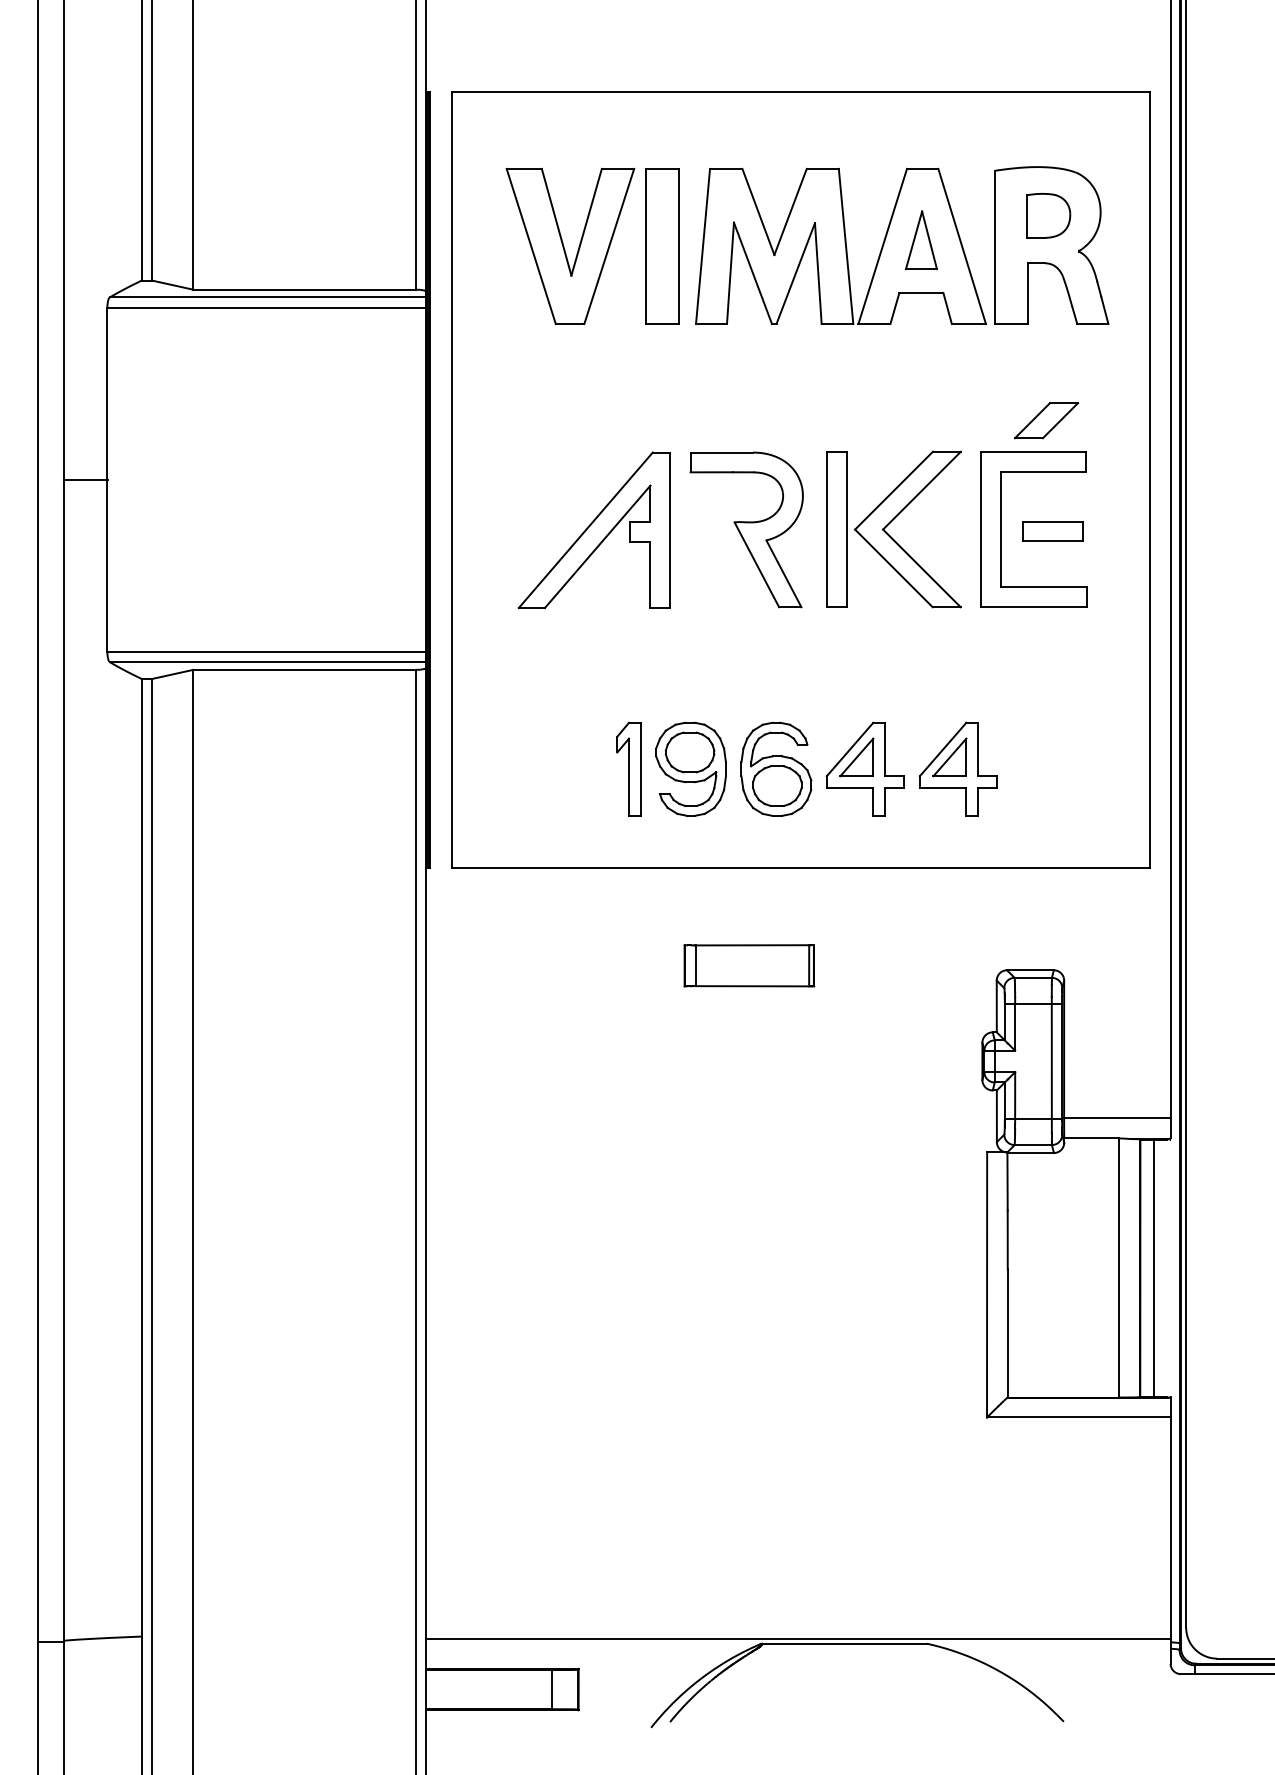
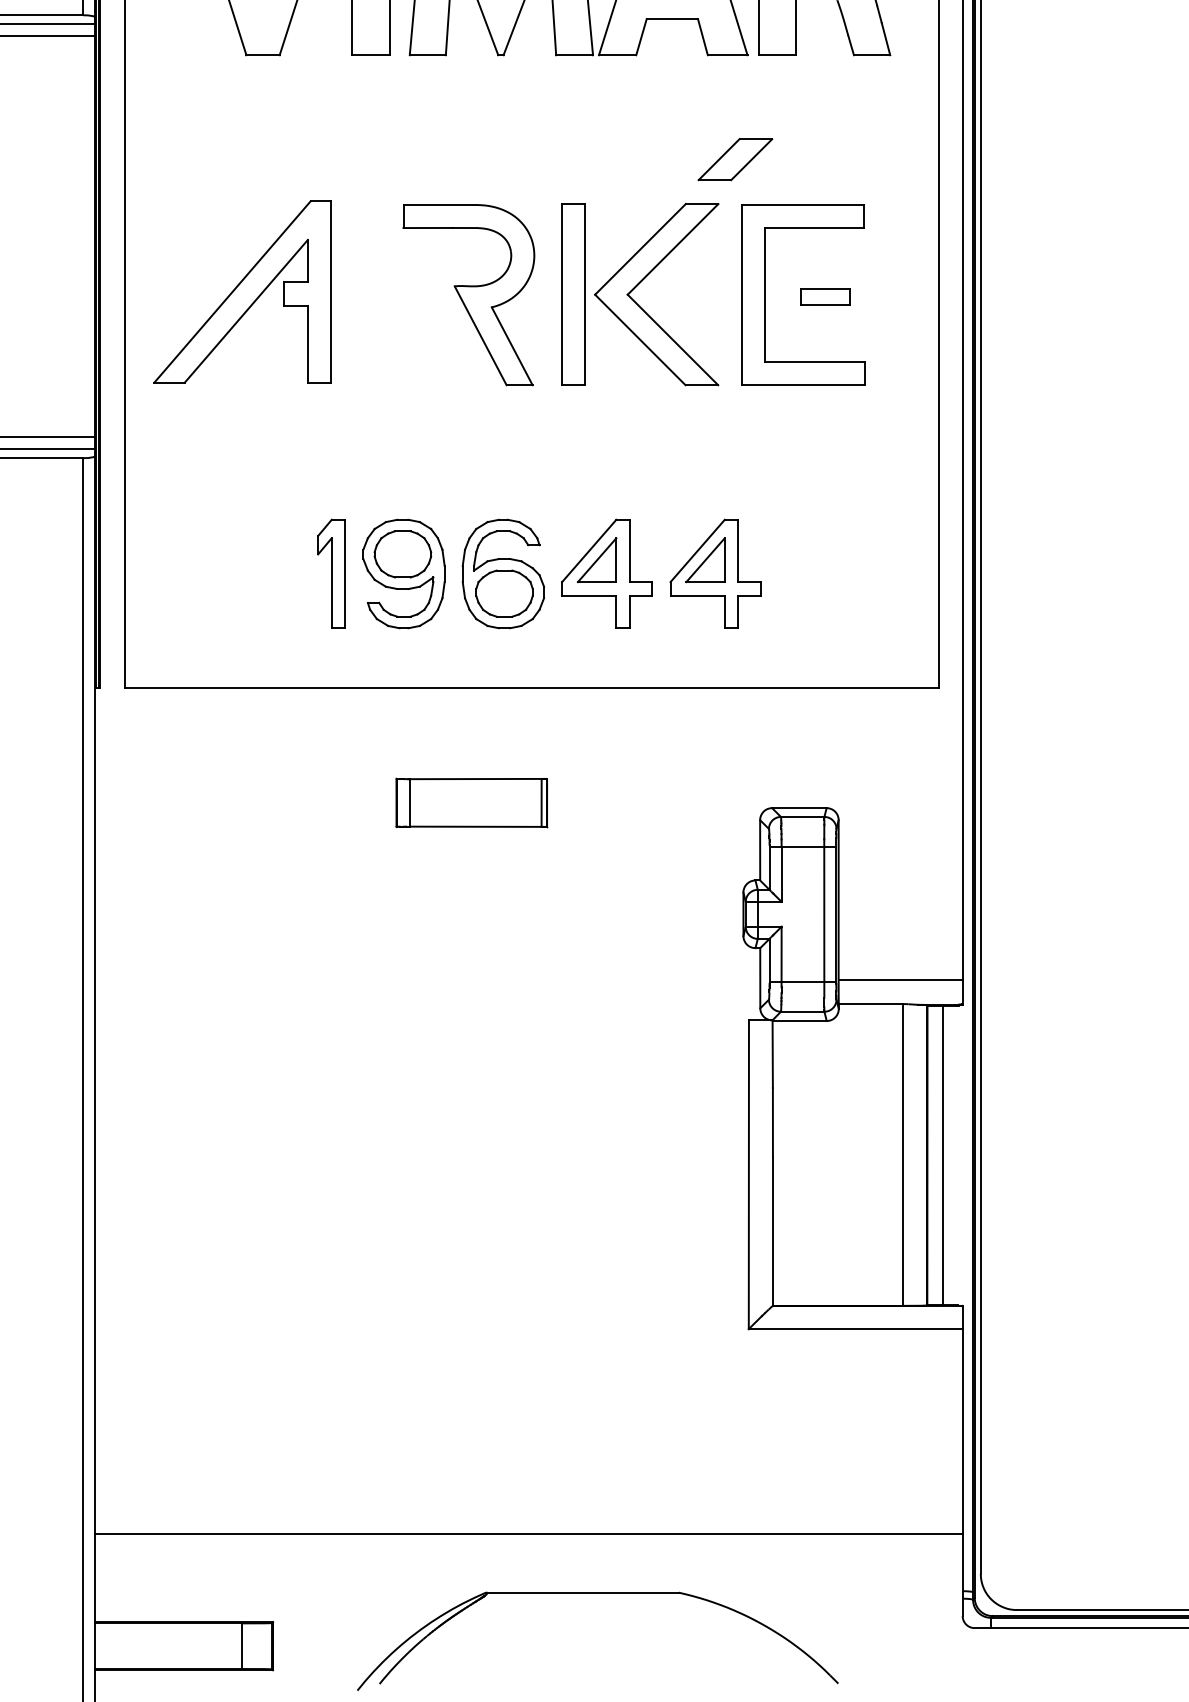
part: (1046, 420) -> (735, 159), moved
part: (593, 529) -> (241, 291), moved
part: (1052, 531) -> (825, 296), size x0.7
line: (798, 1638) -> (529, 1533), moved

